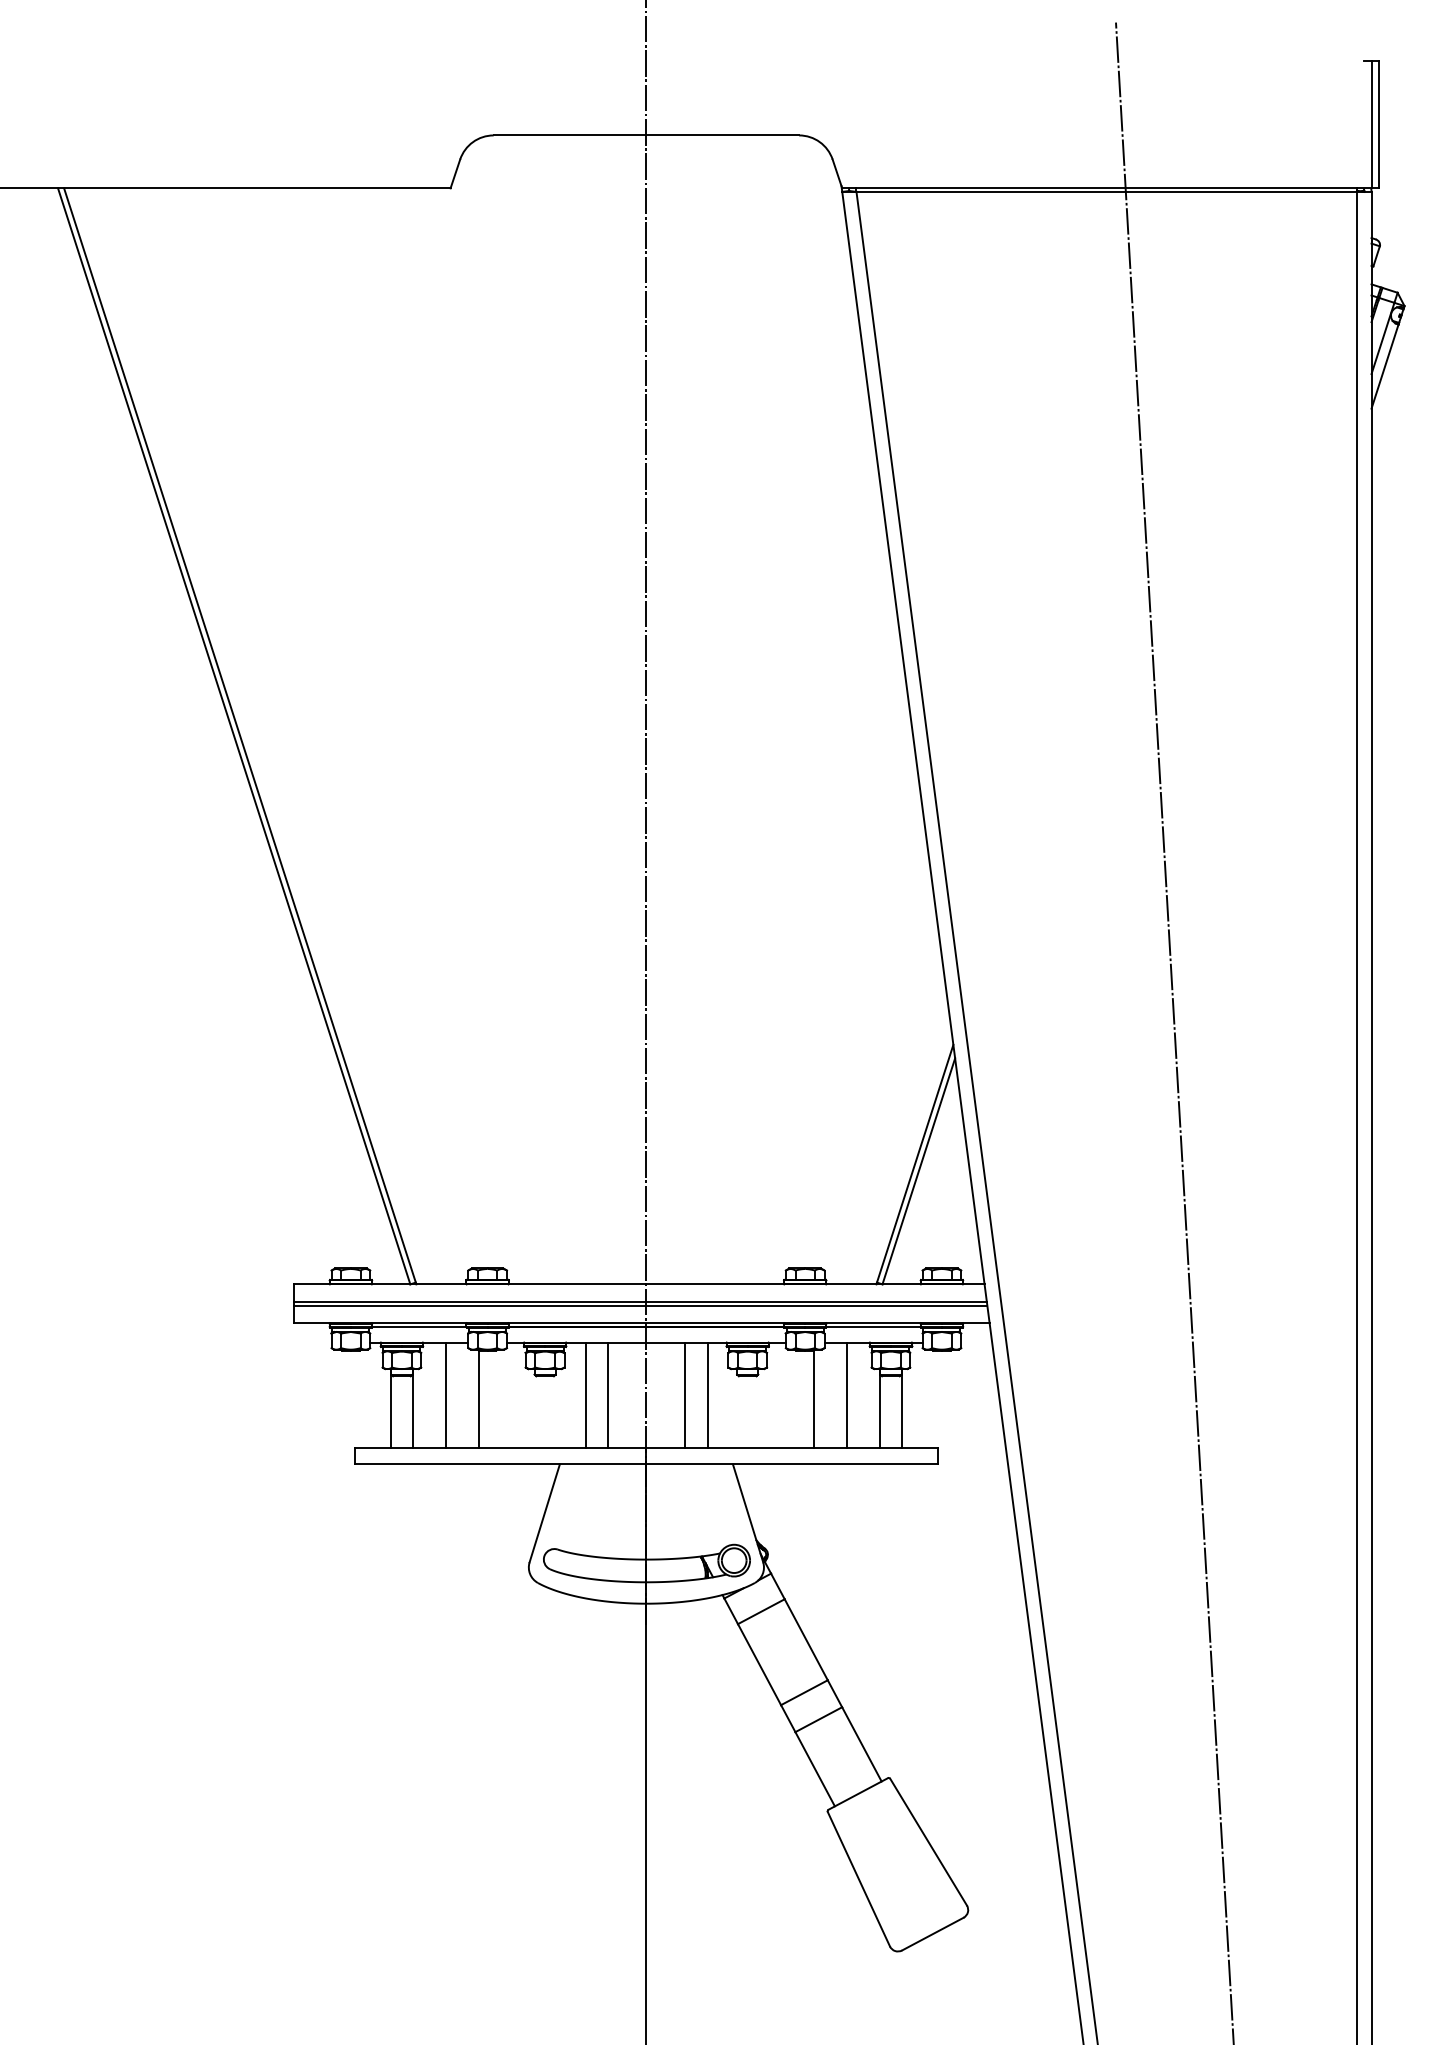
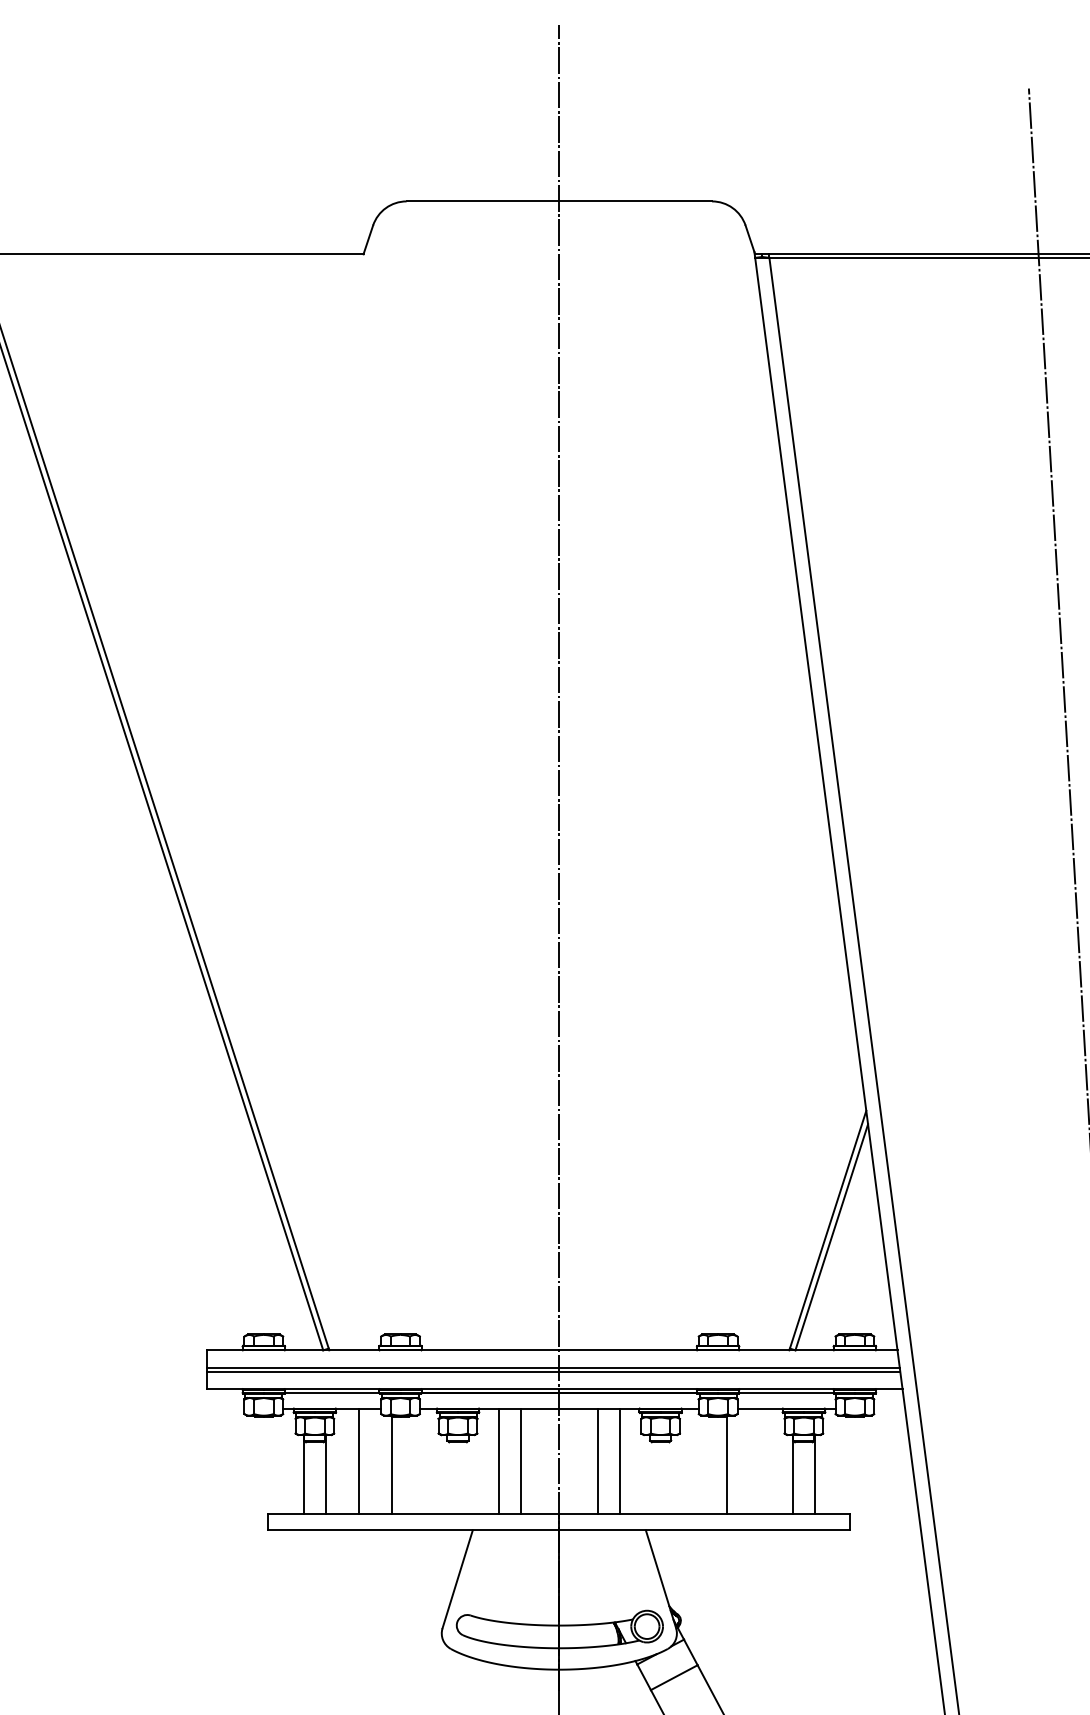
line: (846, 1395) -> (759, 1461), removed

